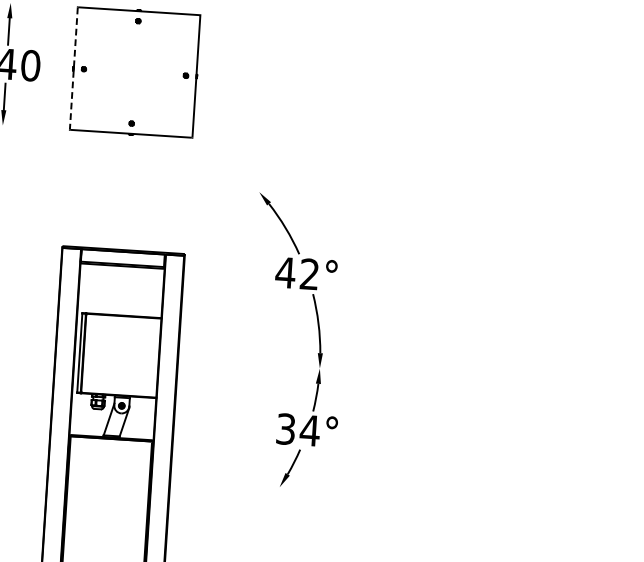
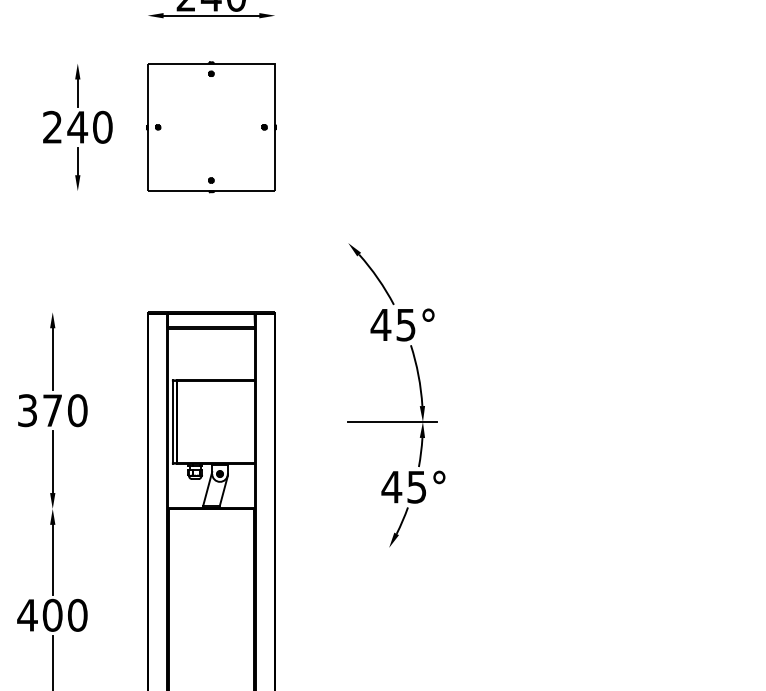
line: (73, 68) -> (147, 127), dashed -> solid
text: (309, 273) -> (405, 324), 42° -> 45°
line: (290, 367) -> (392, 422), added
text: (298, 429) -> (404, 486), 34° -> 45°

